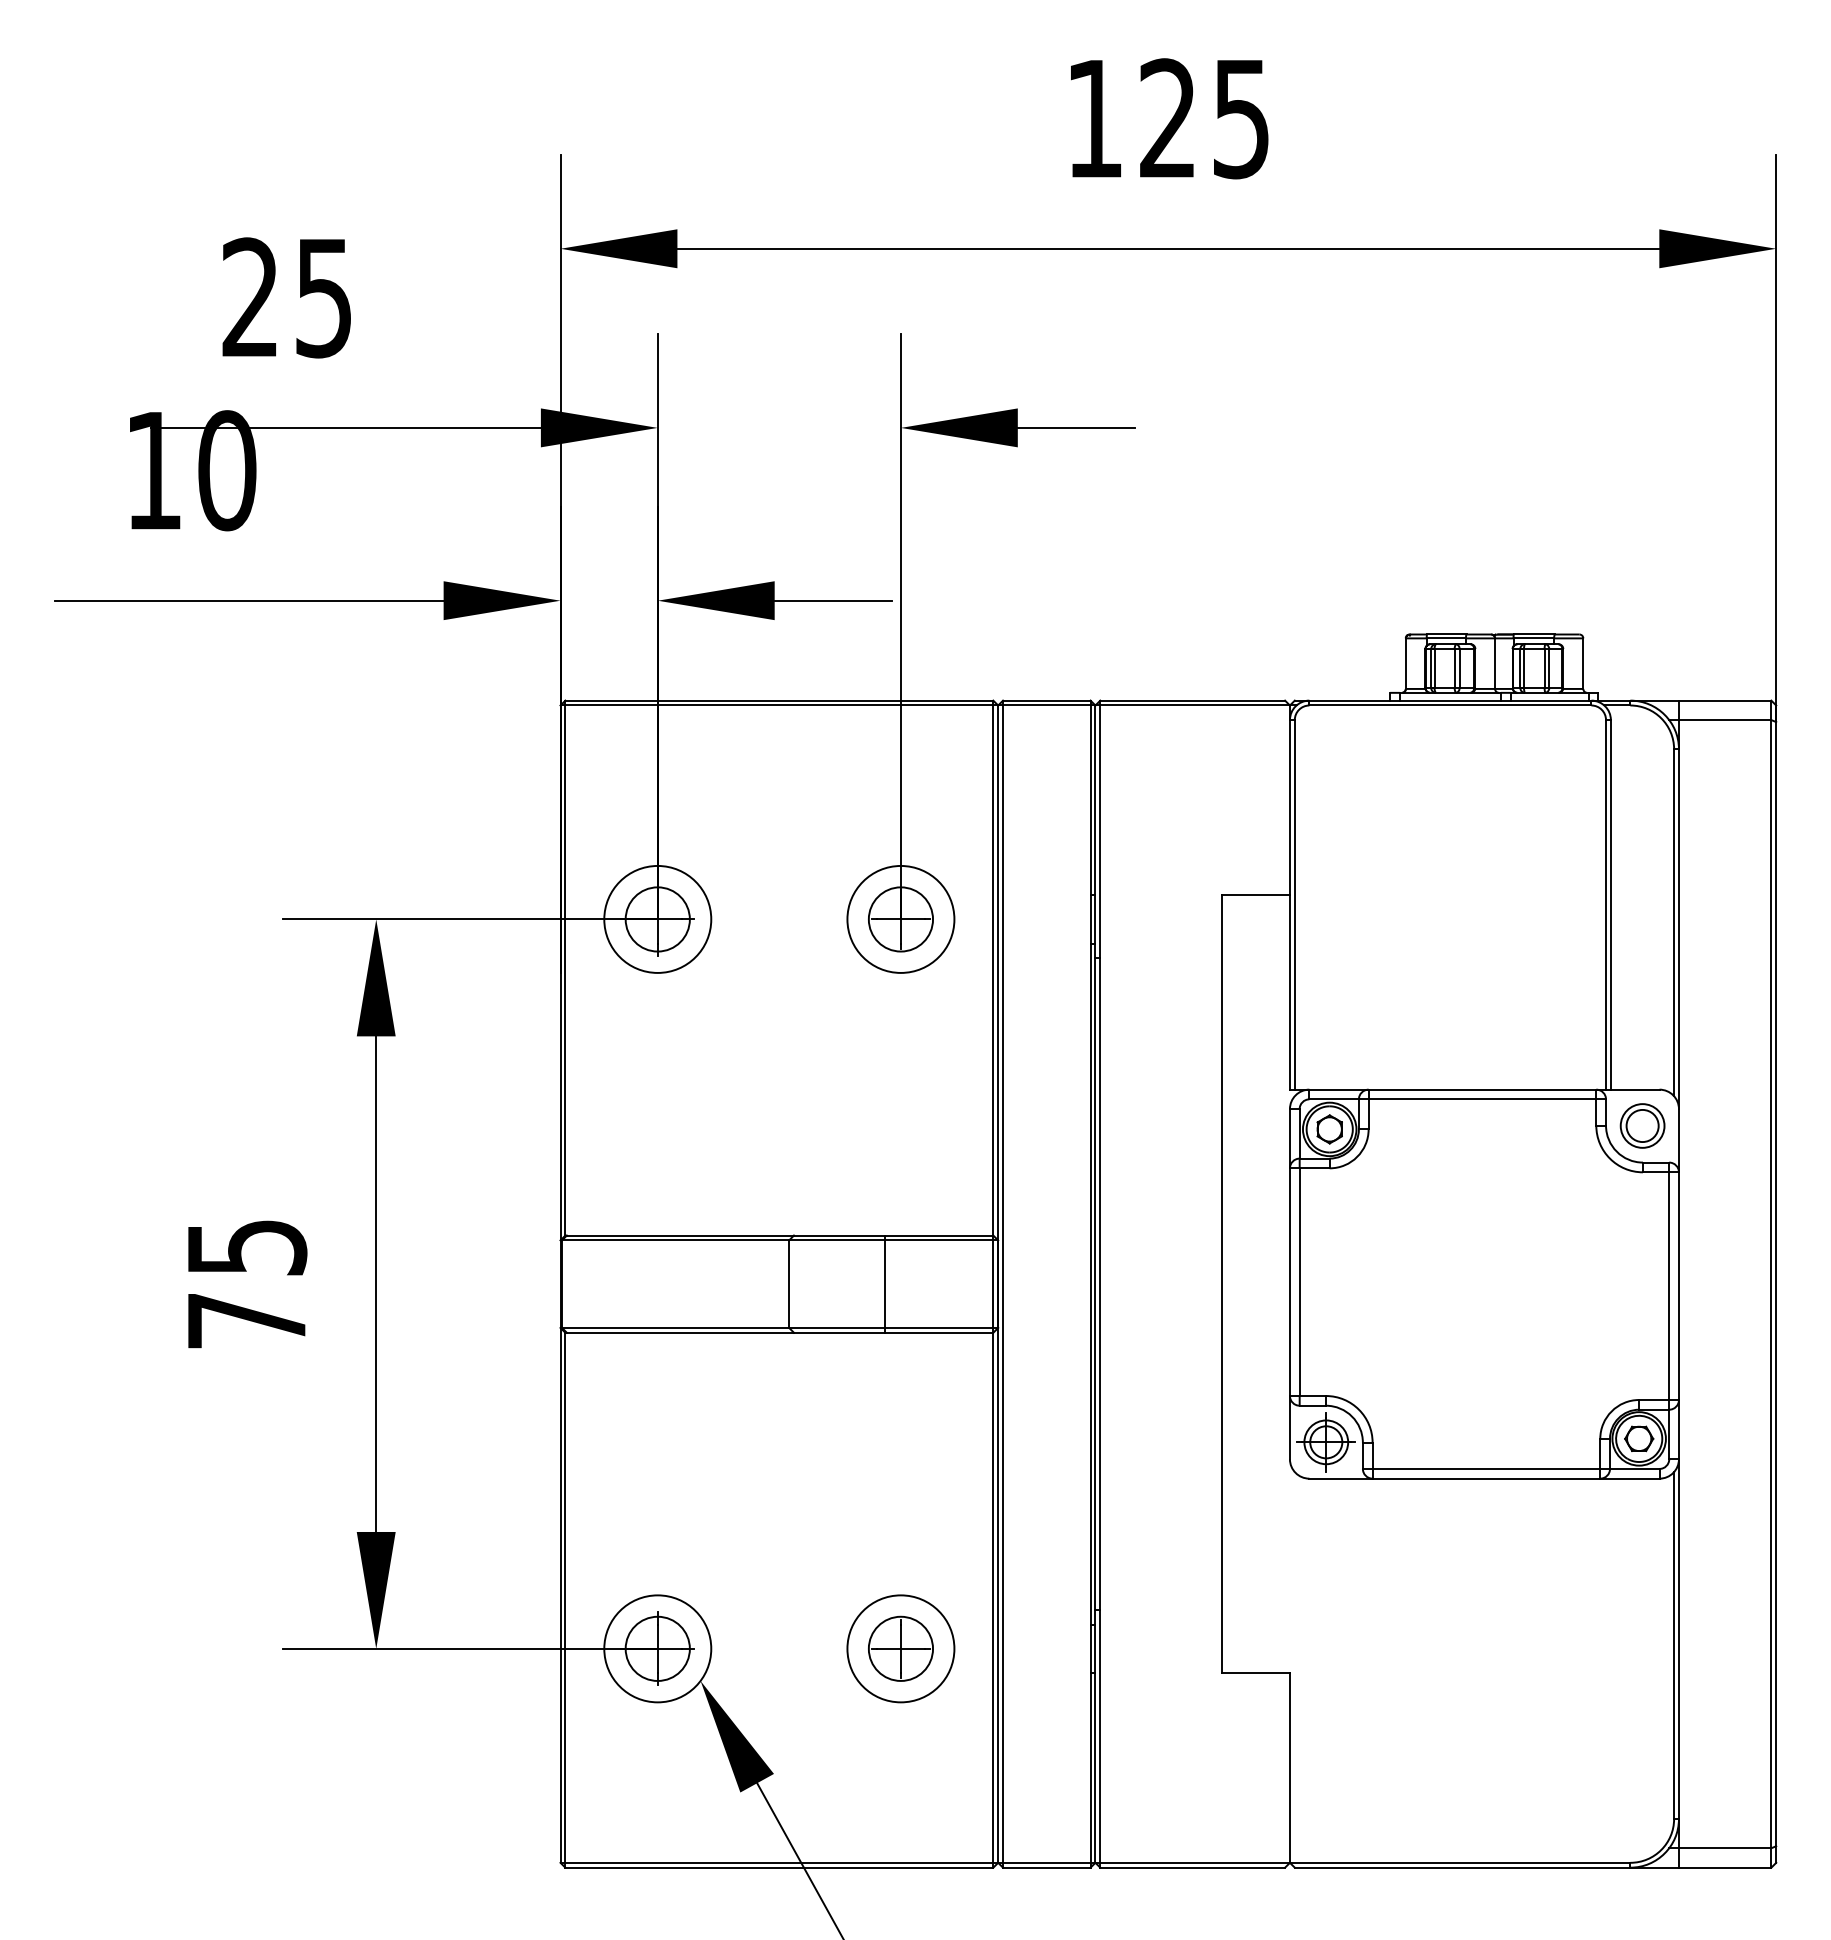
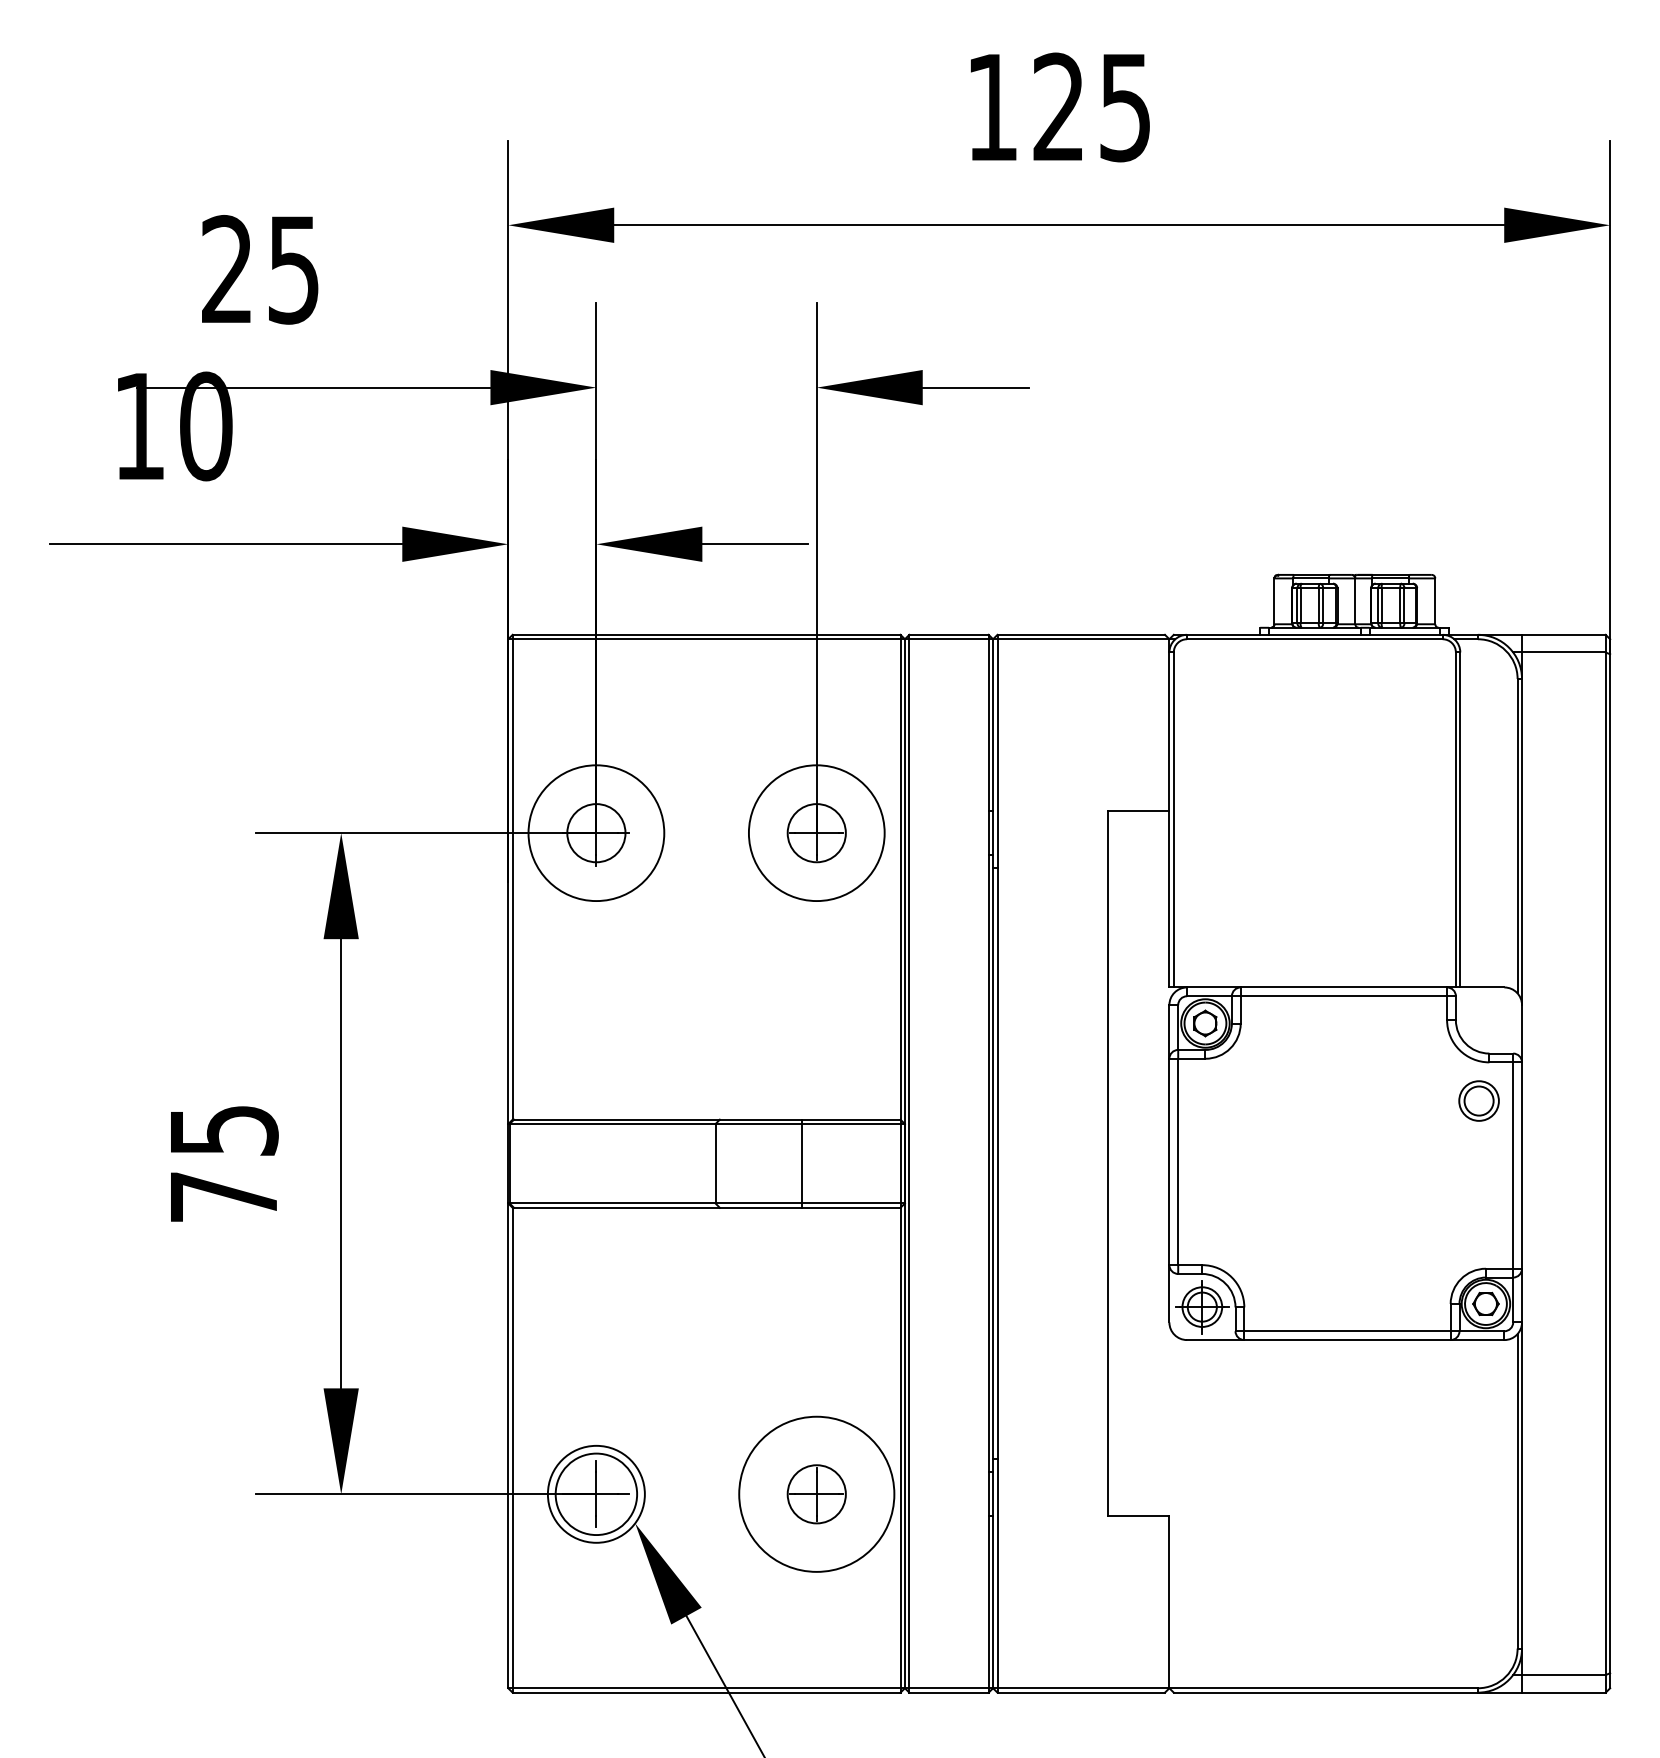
circle: (657, 918) -> (596, 832), size x1.4
circle: (900, 918) -> (816, 832), size x1.4
part: (1642, 1125) -> (1478, 1100), moved
circle: (657, 1648) -> (596, 1493), size x1.4
circle: (900, 1648) -> (816, 1493), size x1.6

